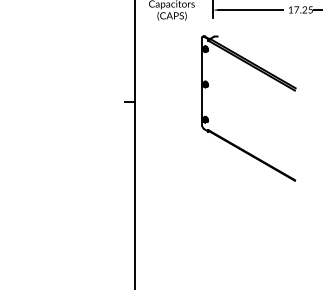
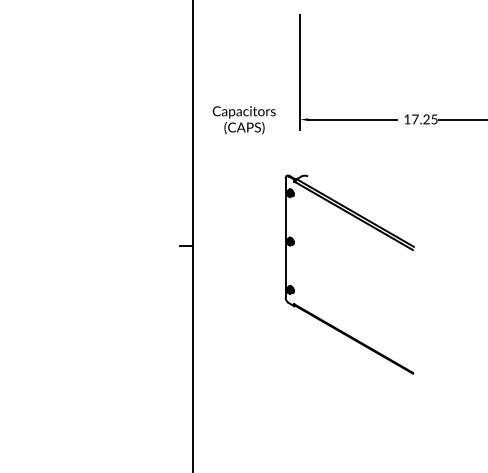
part: (268, 76) -> (376, 230), moved

